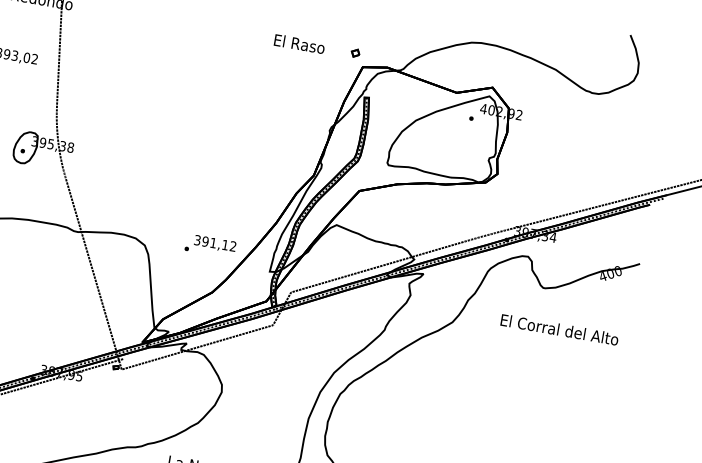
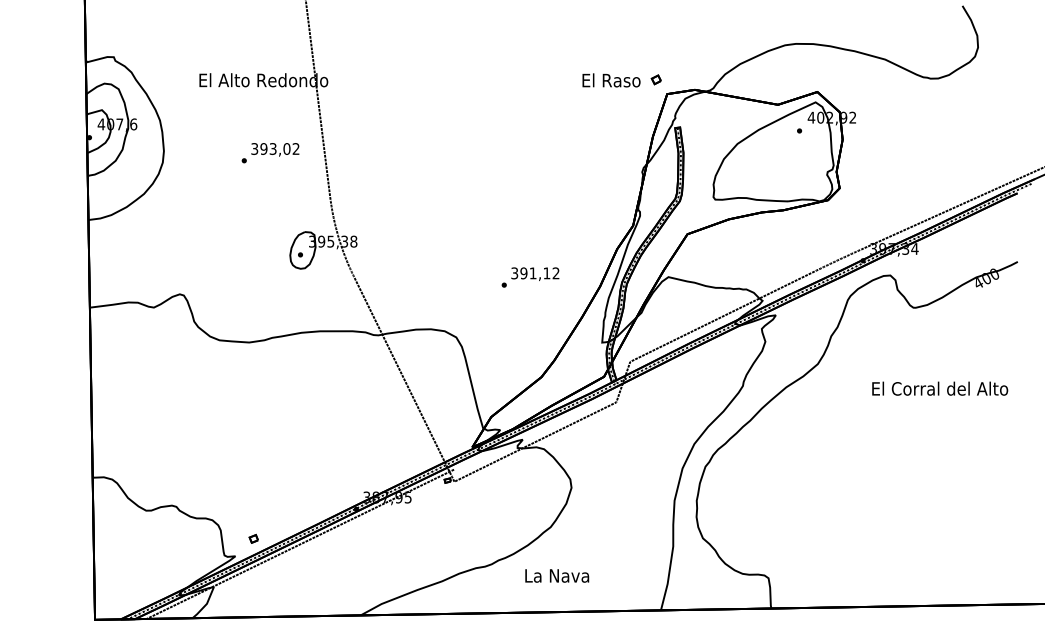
text: (299, 44) -> (611, 80), moved
text: (210, 246) -> (530, 277), moved
text: (560, 329) -> (940, 388), moved

